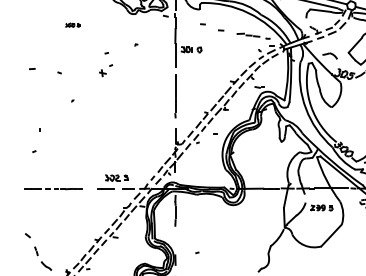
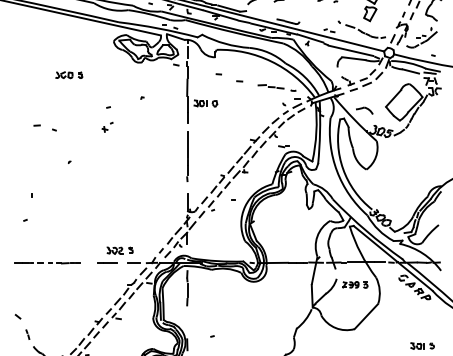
part: (72, 25) -> (69, 75), size x1.67
line: (31, 68) -> (36, 125), moved
part: (105, 69) -> (107, 126), size x0.71

